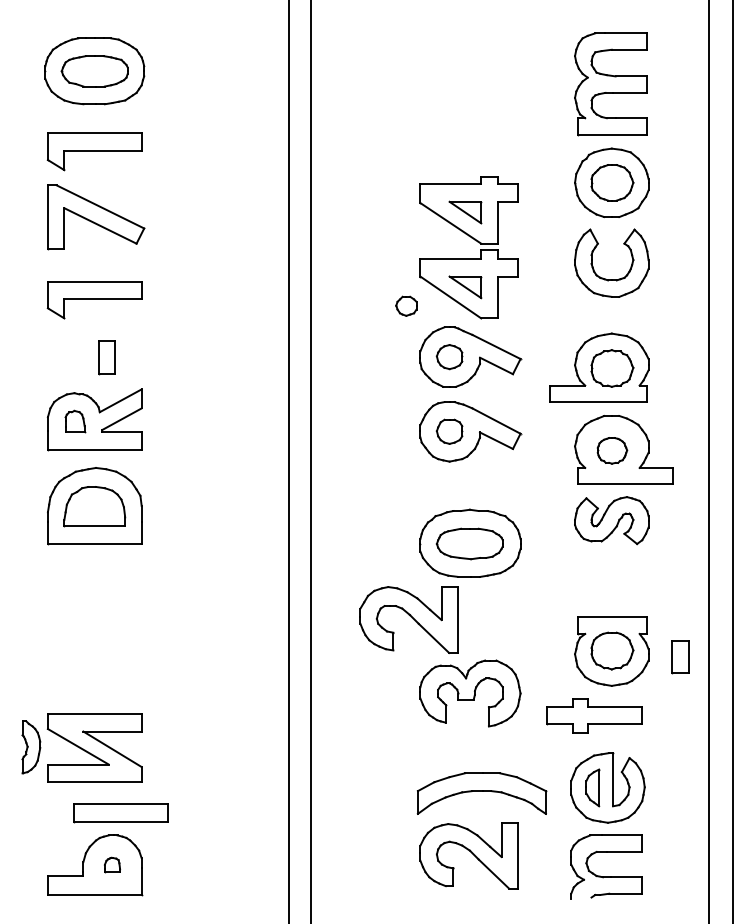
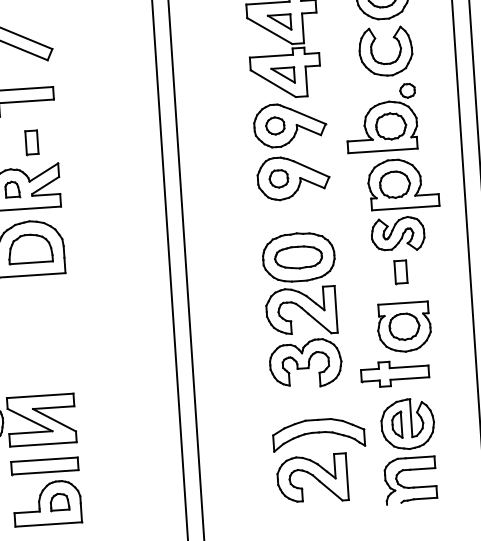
part: (406, 305) -> (407, 90), moved
part: (612, 450) -> (395, 184), size x1.43
part: (408, 619) -> (300, 311), moved
part: (680, 657) -> (401, 272), moved
part: (120, 813) -> (44, 466), moved
part: (112, 864) -> (59, 502), size x1.67

